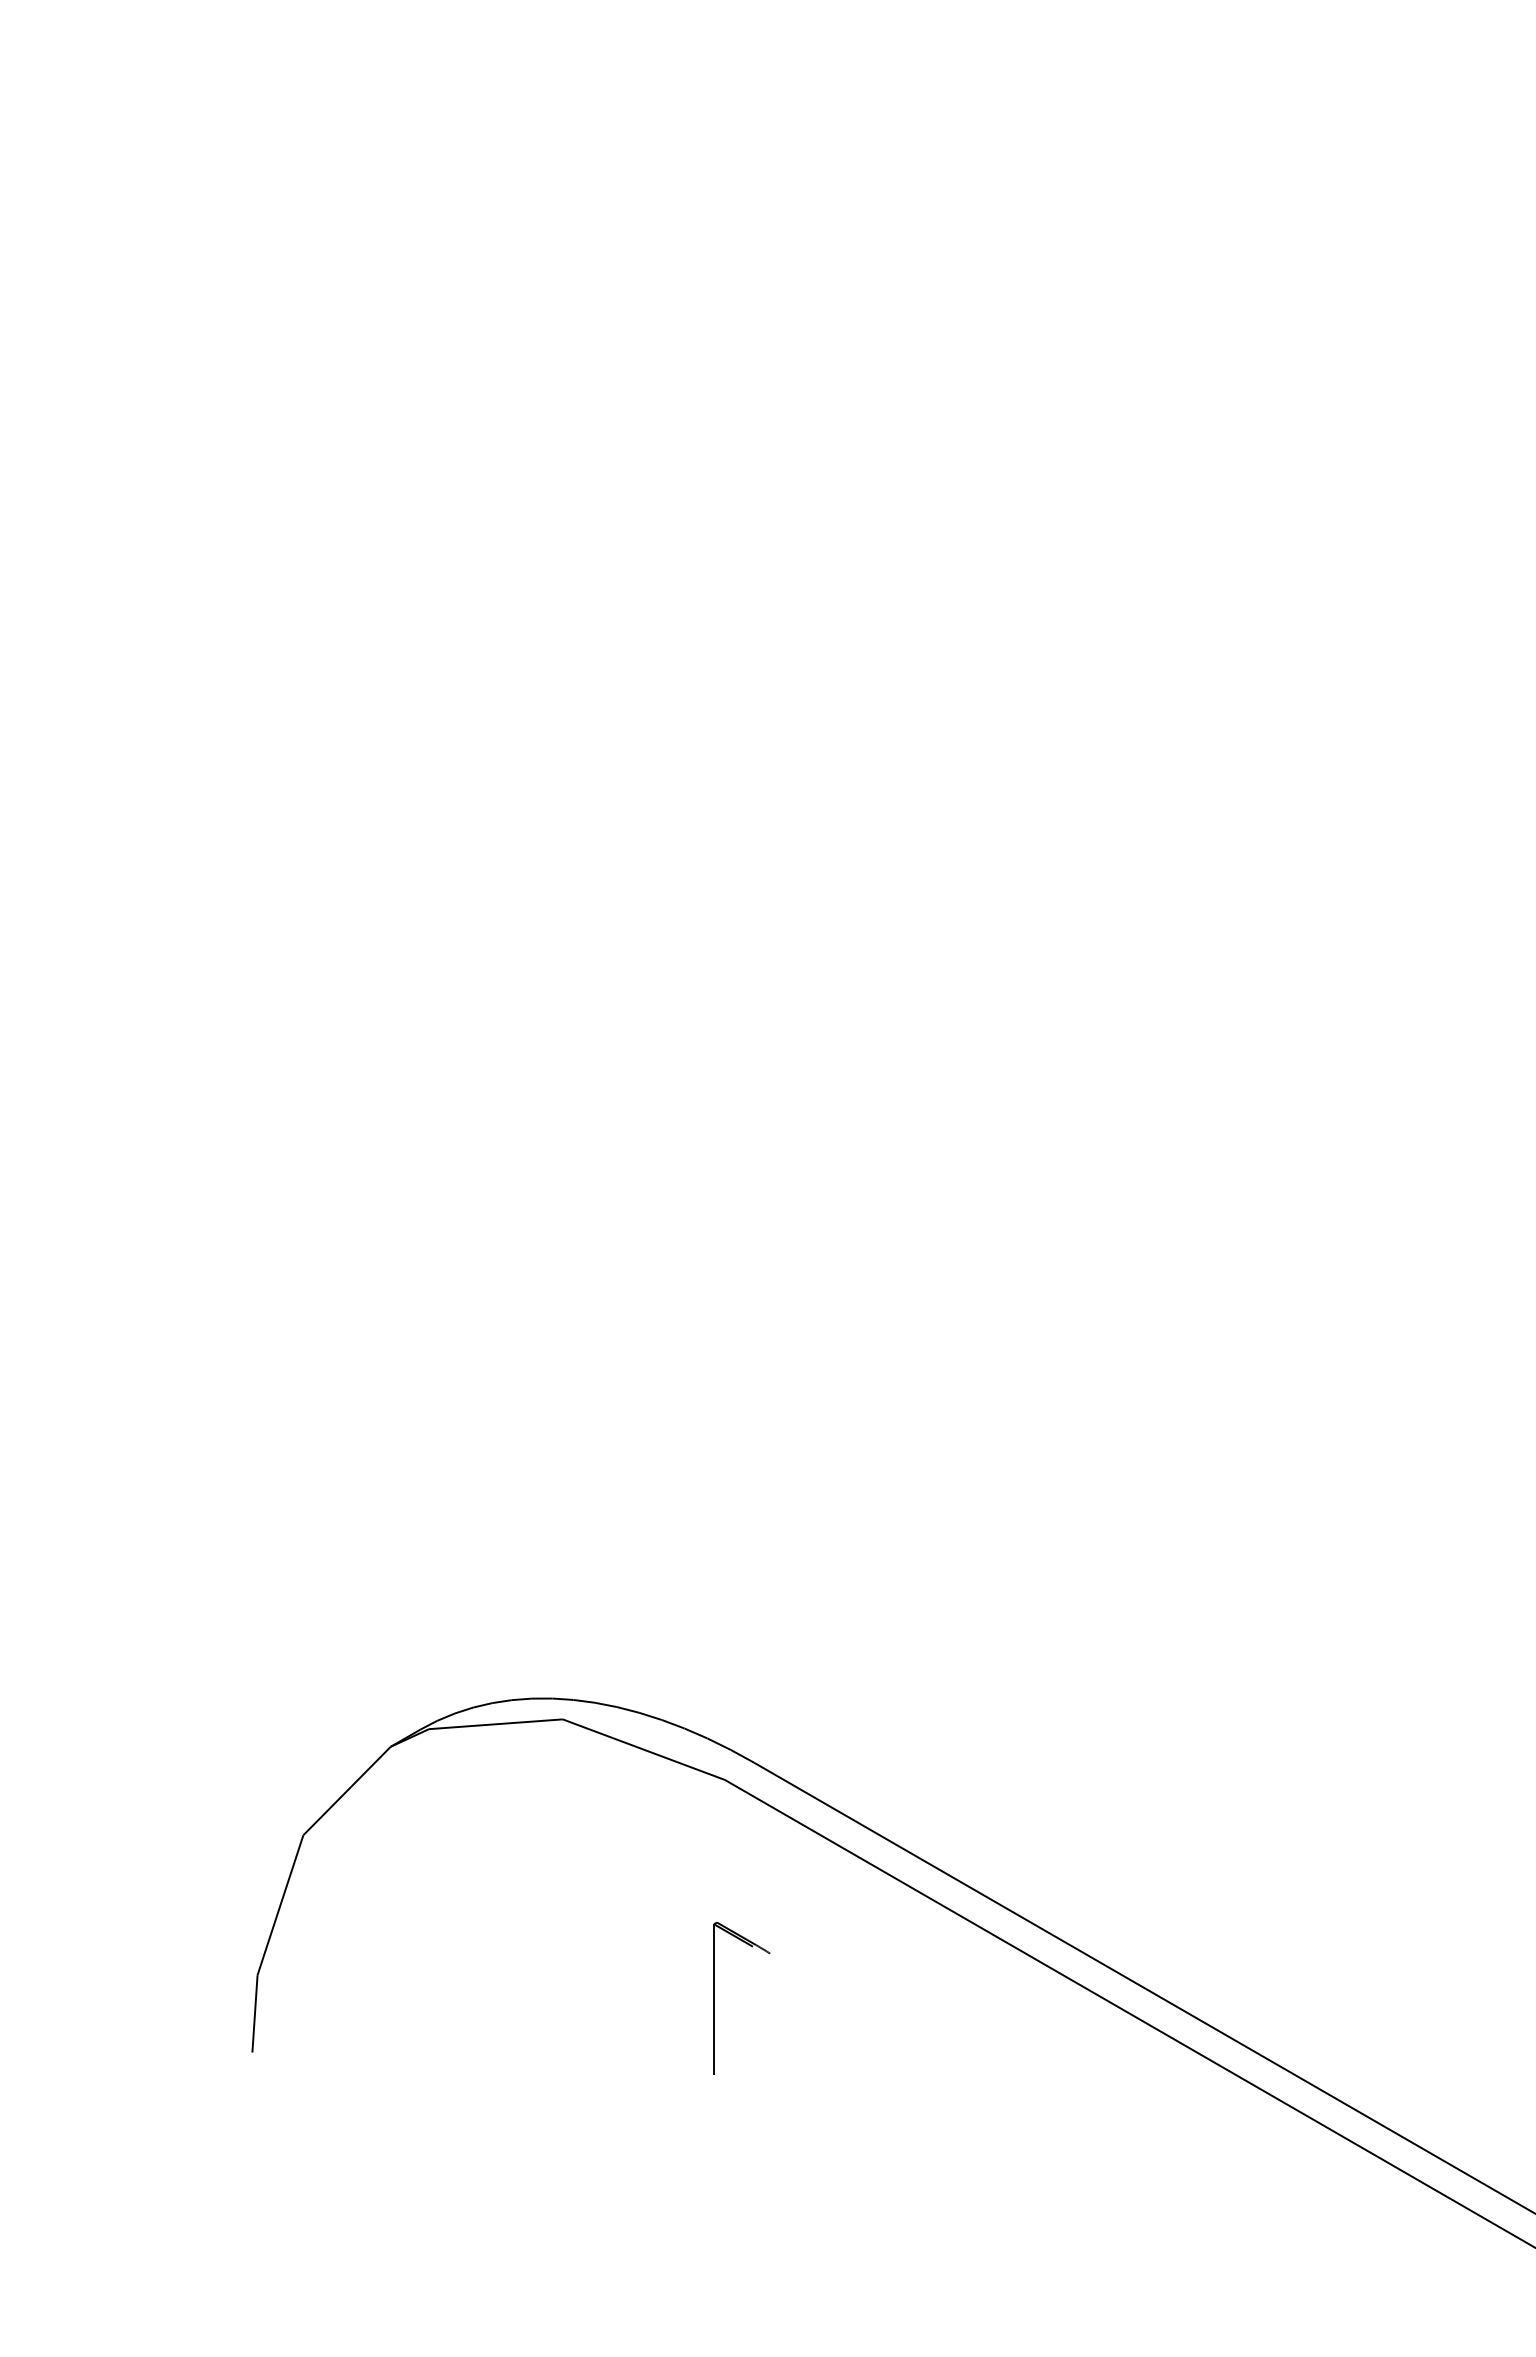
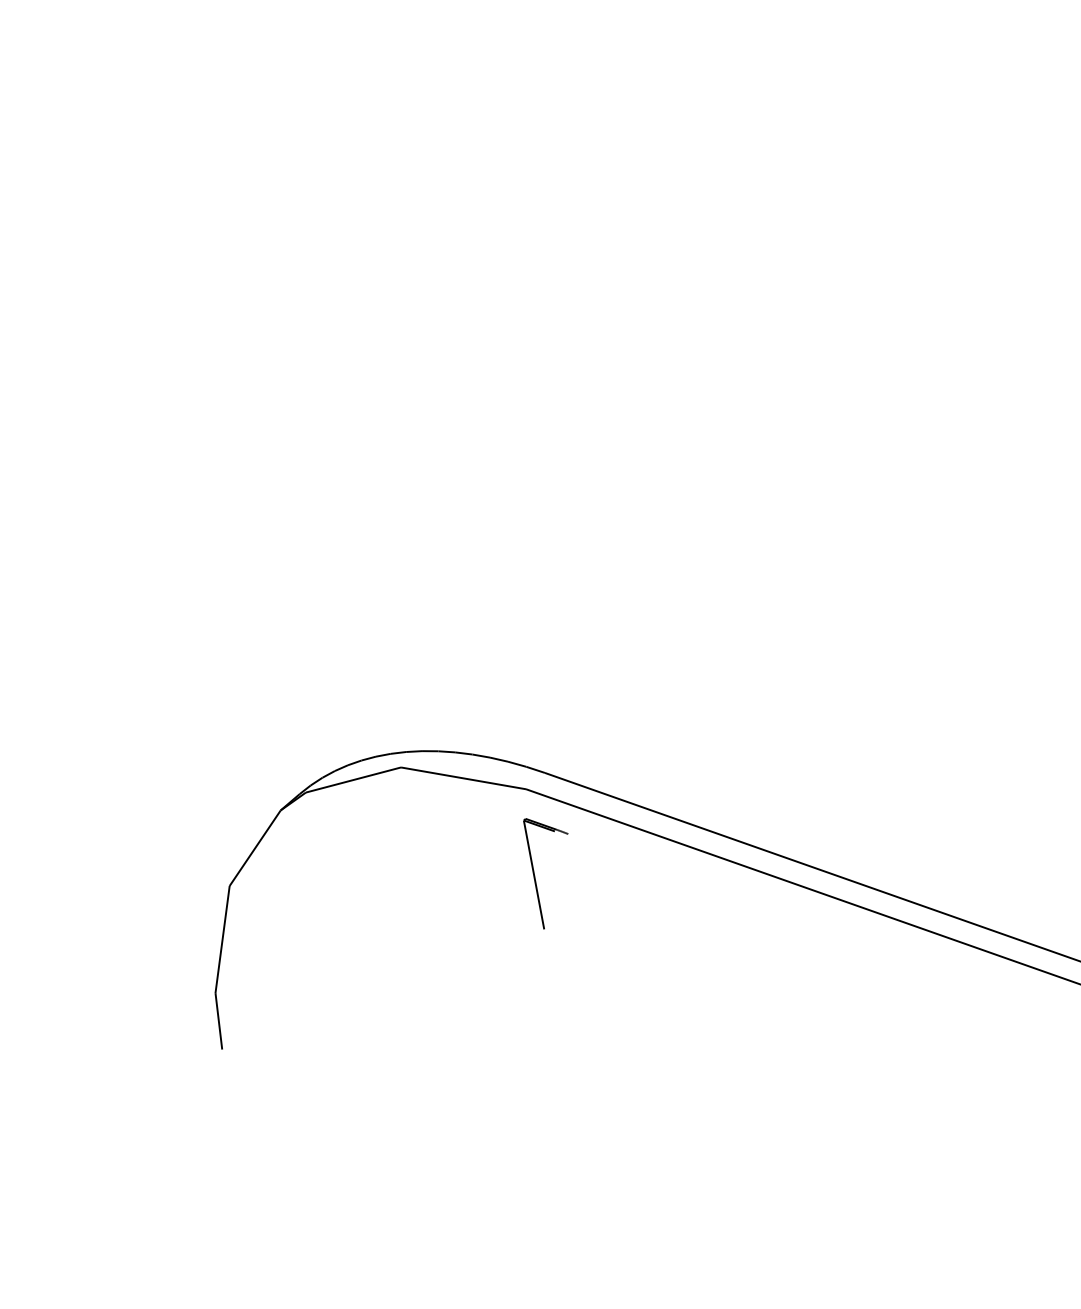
part: (714, 1998) -> (534, 873), moved

